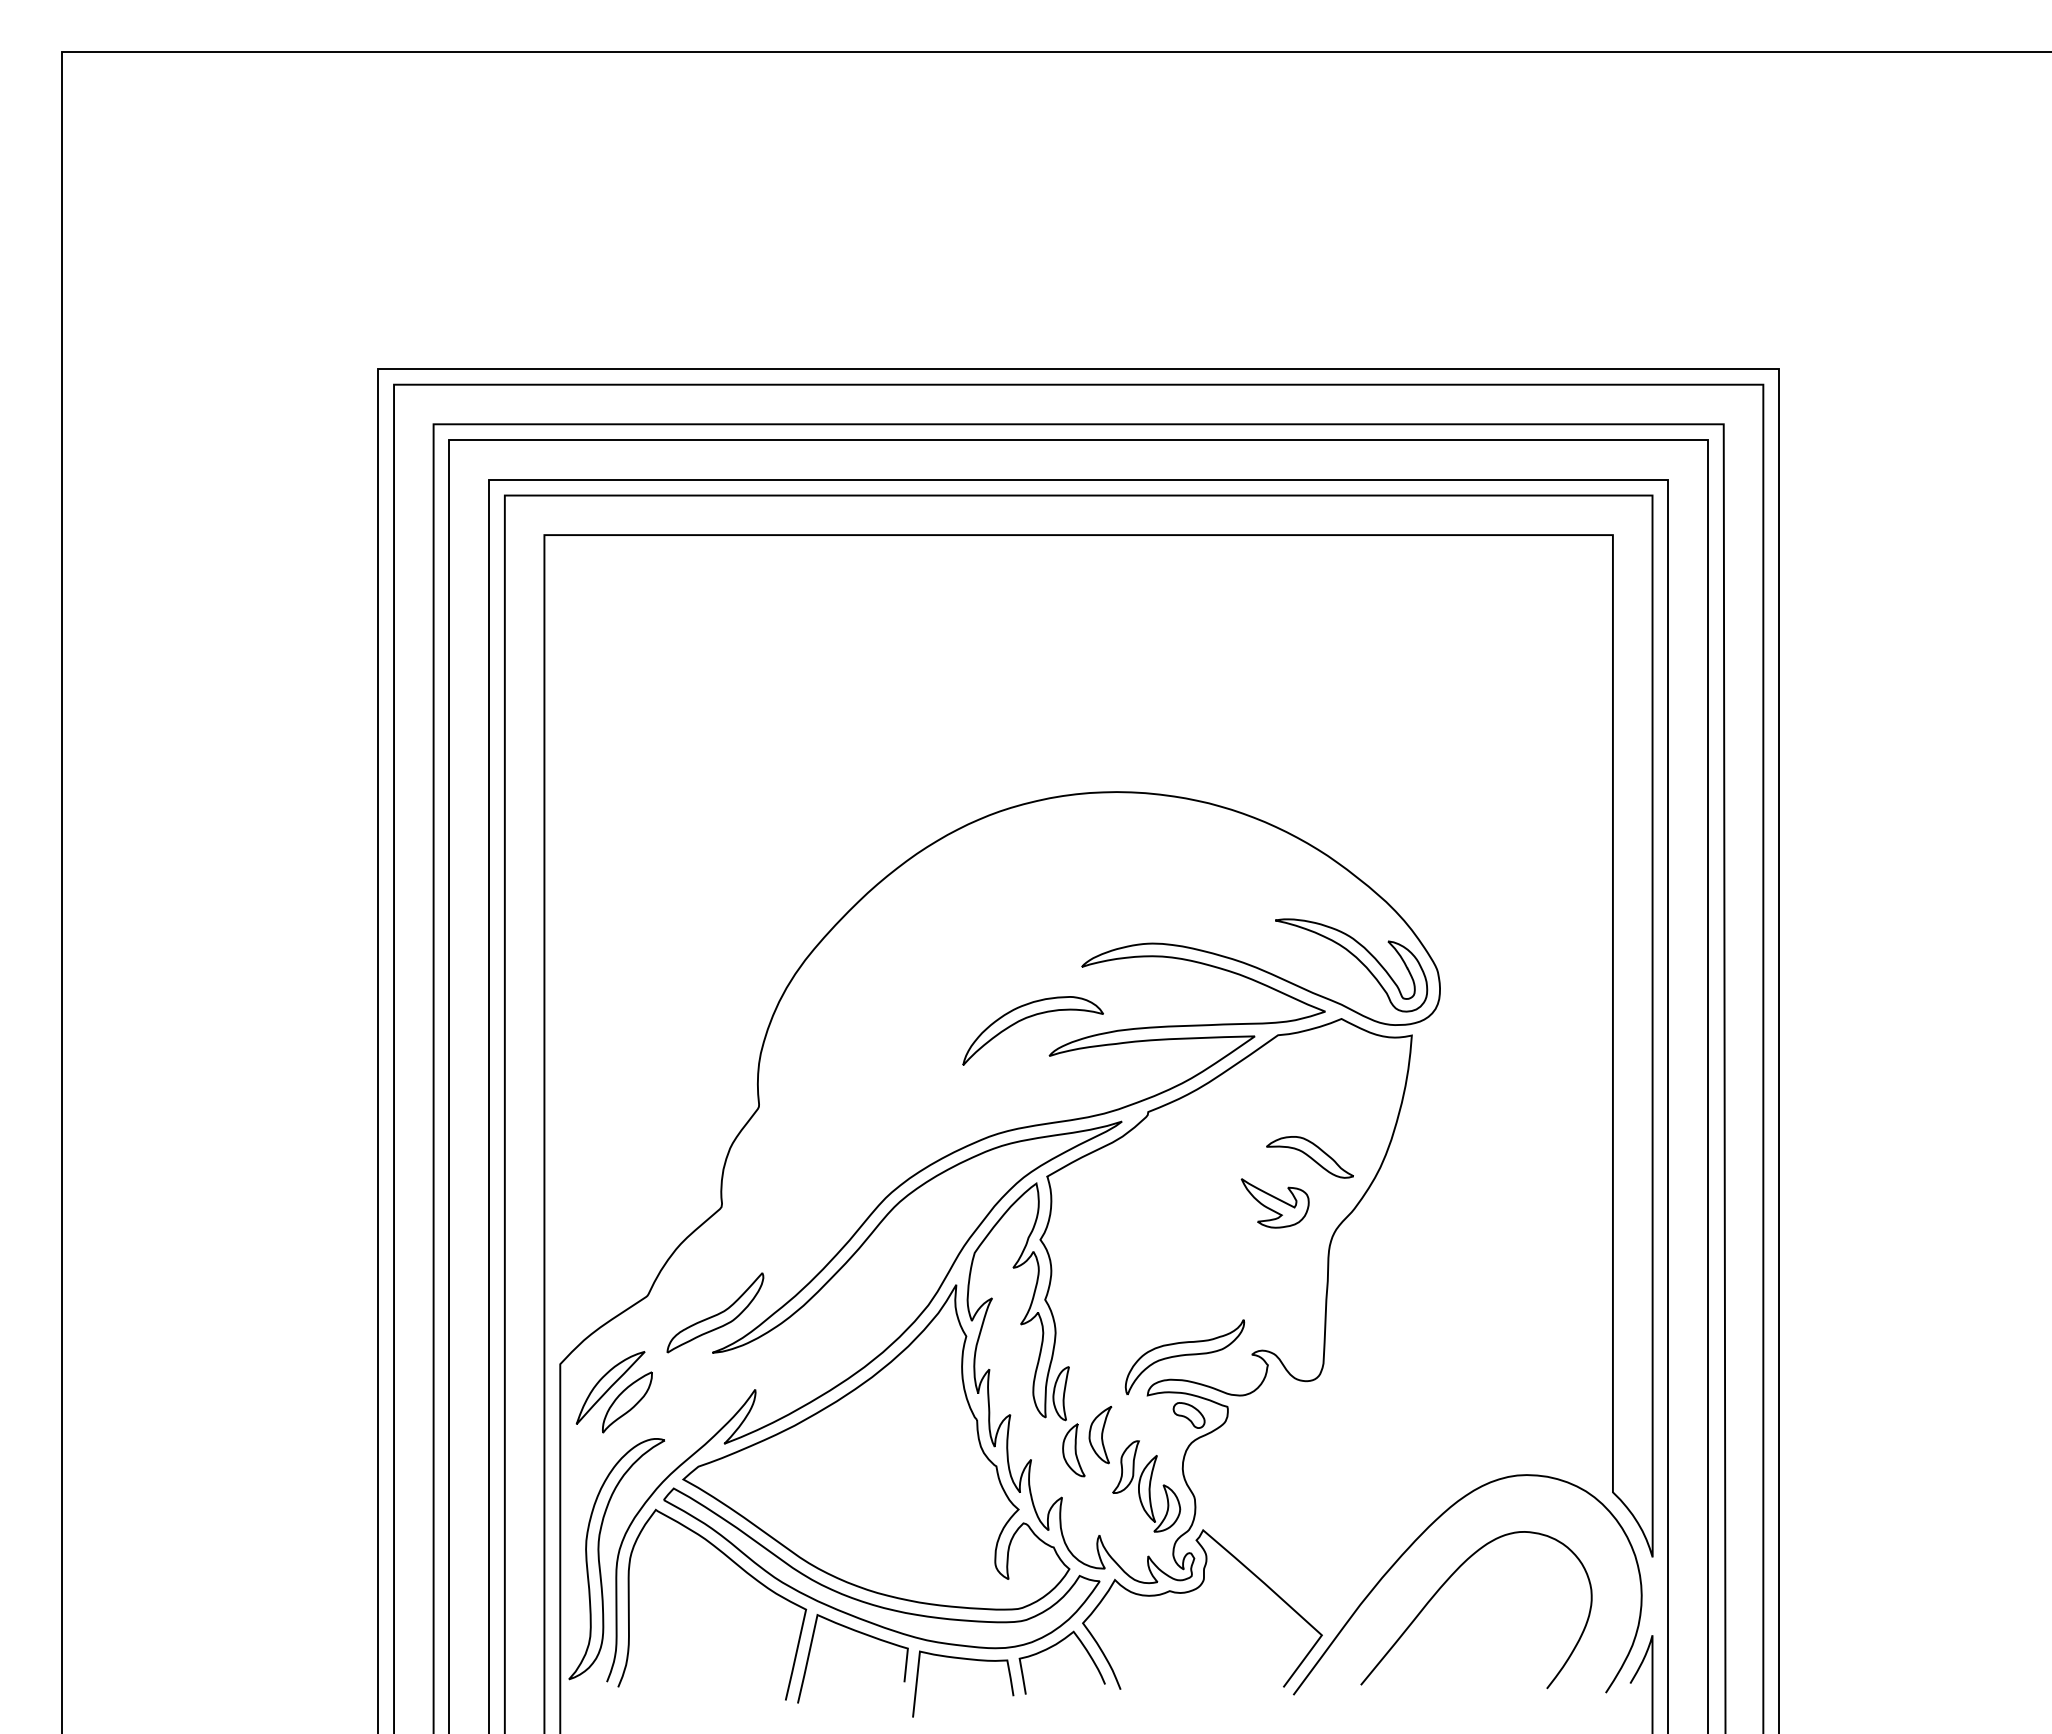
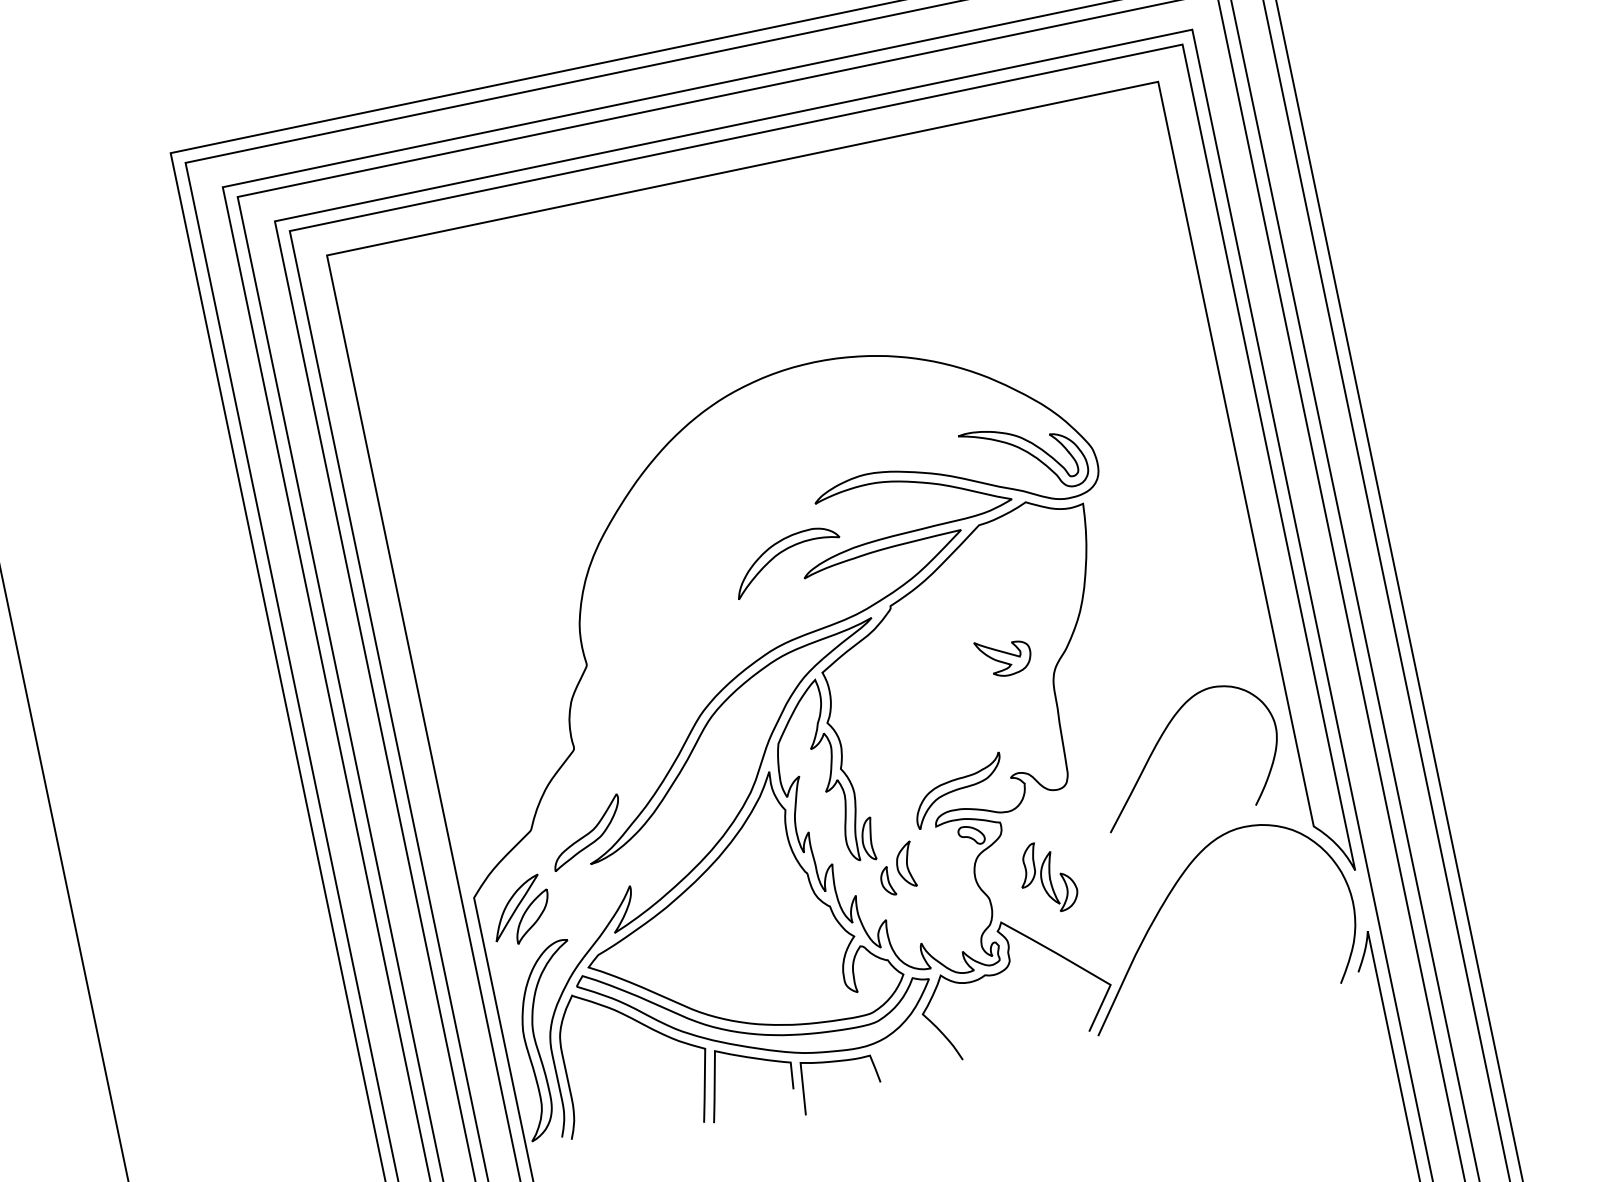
part: (1309, 1157) -> (1023, 615), removed
part: (1073, 1450) -> (887, 881), size x0.7
part: (1146, 1486) -> (1047, 877), moved
curve: (1447, 1581) -> (1161, 738), moved
curve: (1054, 1646) -> (904, 1037), removed

